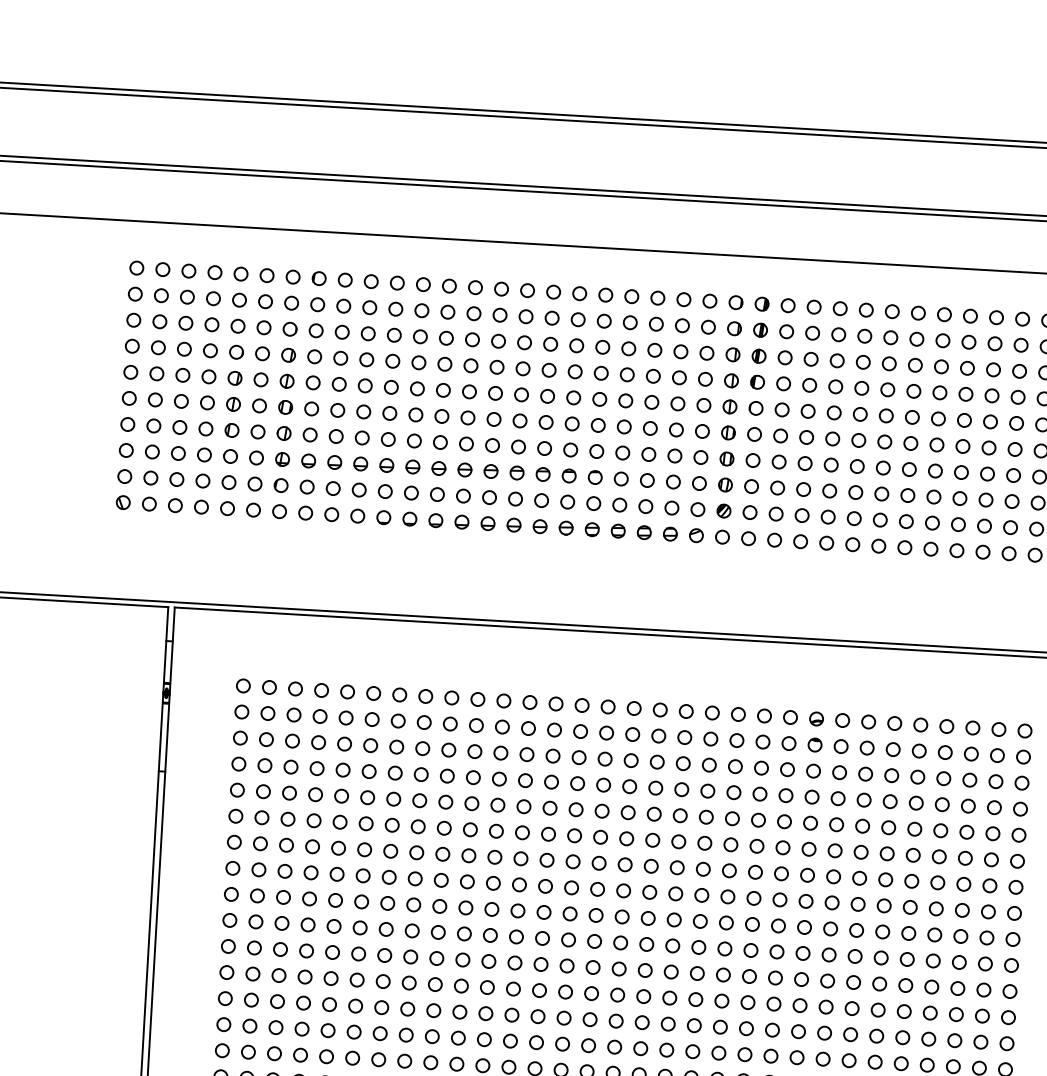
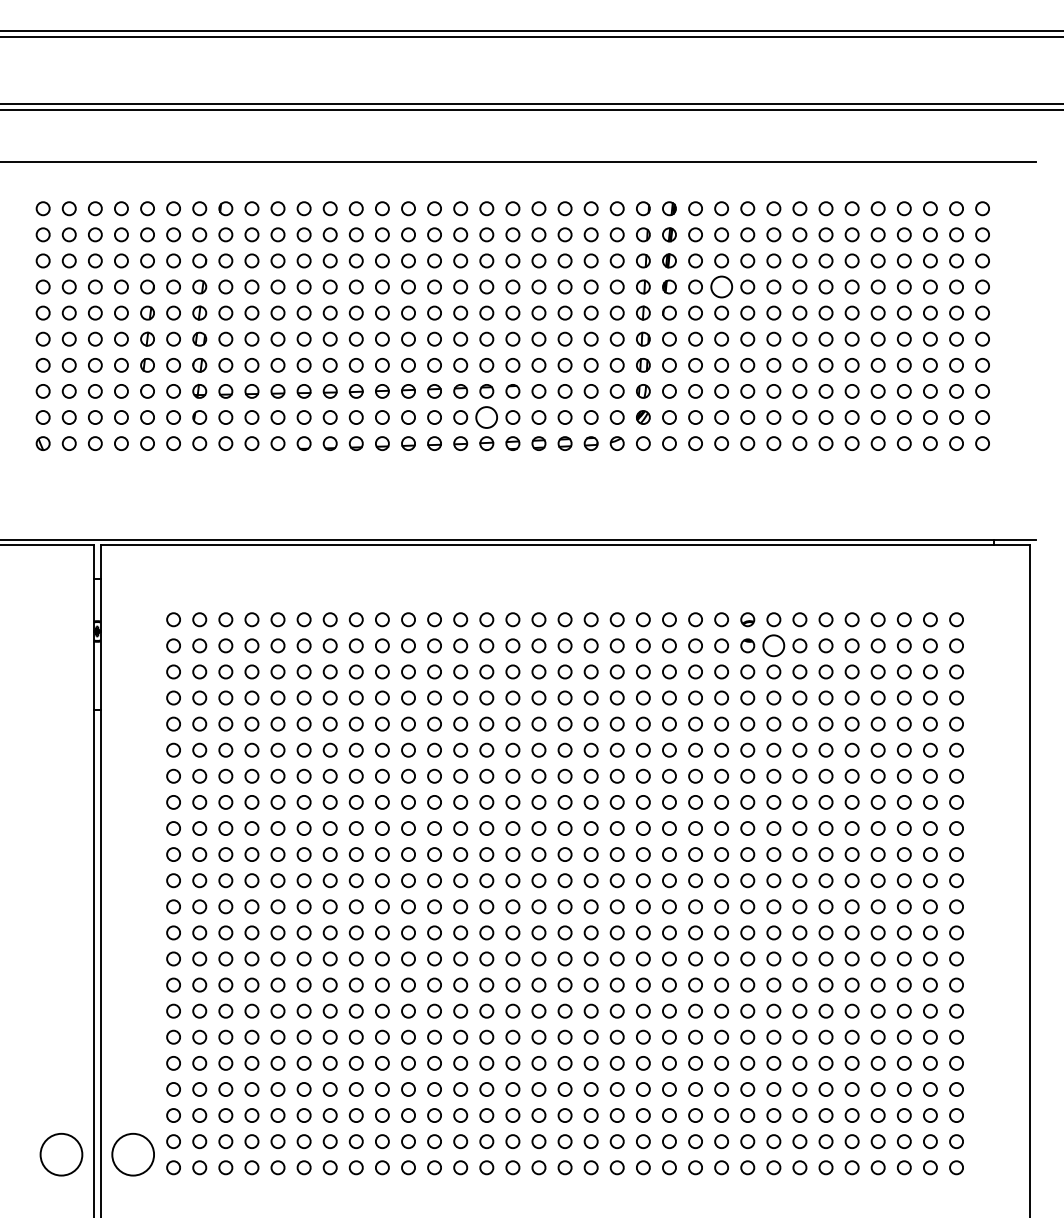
circle: (809, 384) -> (721, 286), size x1.6
circle: (567, 502) -> (486, 417), size x1.6
circle: (840, 746) -> (773, 645), size x1.6

